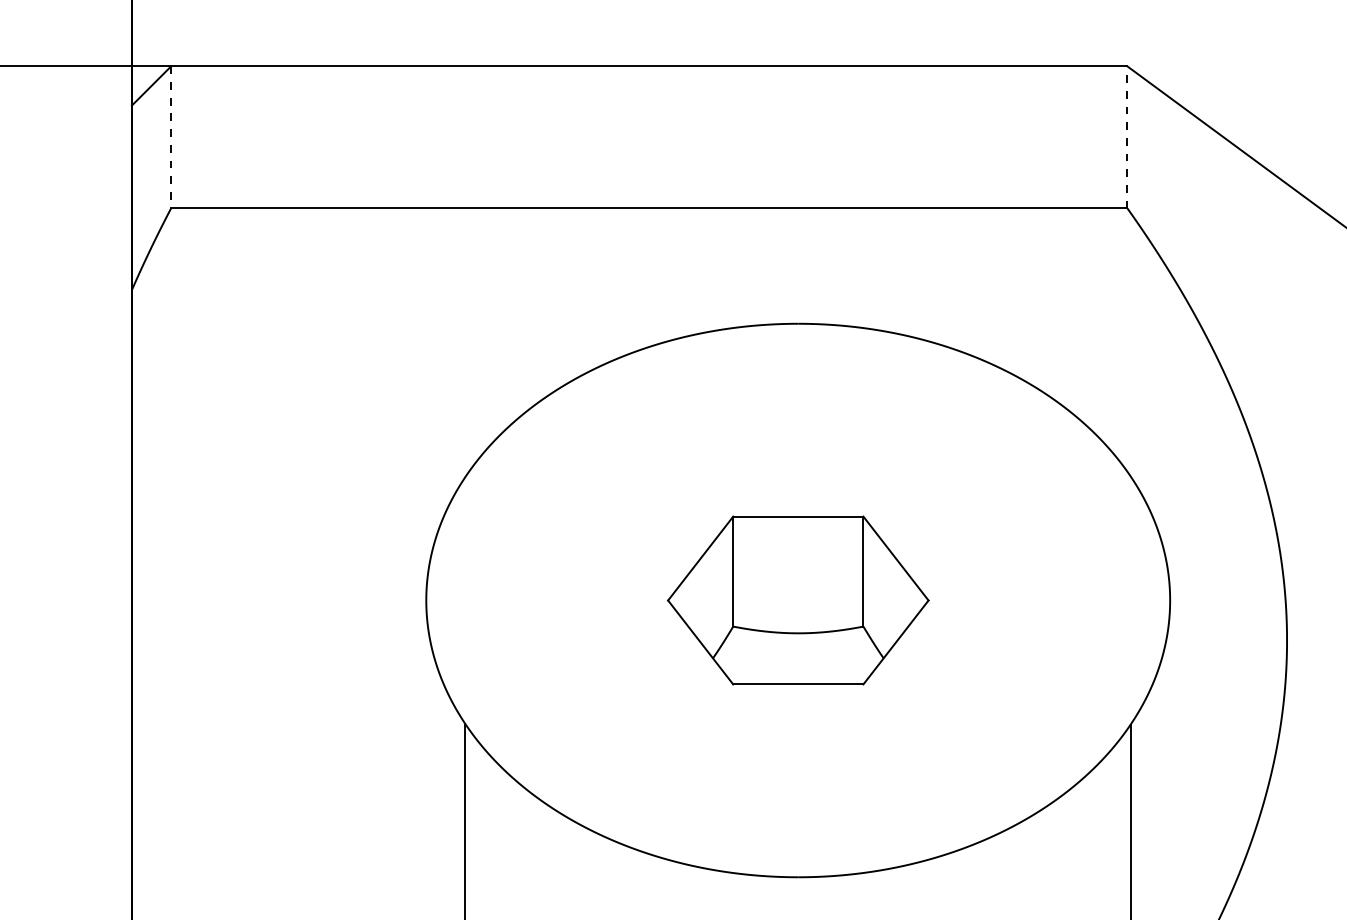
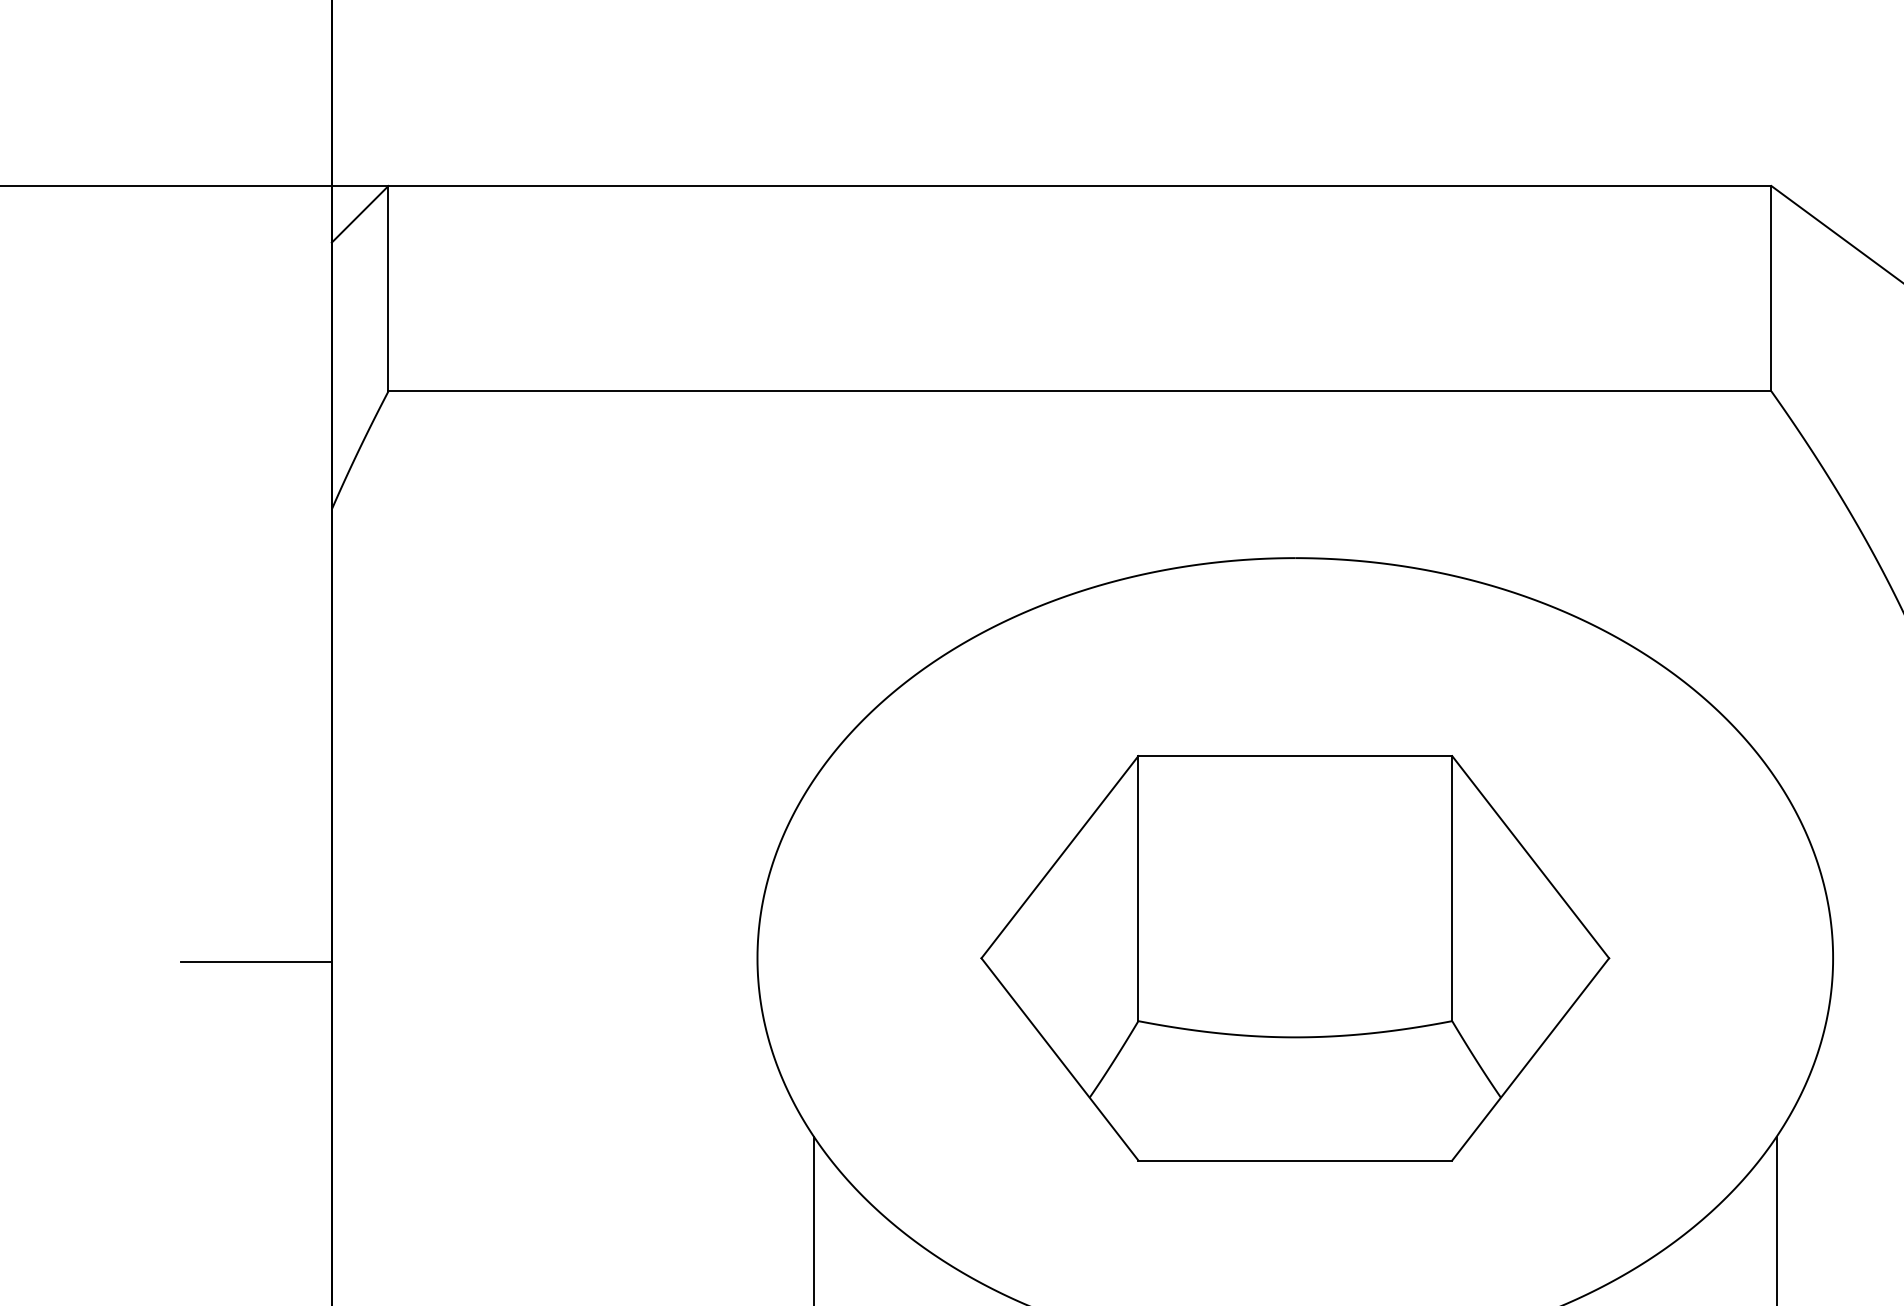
line: (1127, 136) -> (1771, 287), dashed -> solid
line: (171, 137) -> (389, 288), dashed -> solid
part: (798, 600) -> (1295, 958), size x1.67
line: (79, 603) -> (256, 962), added

